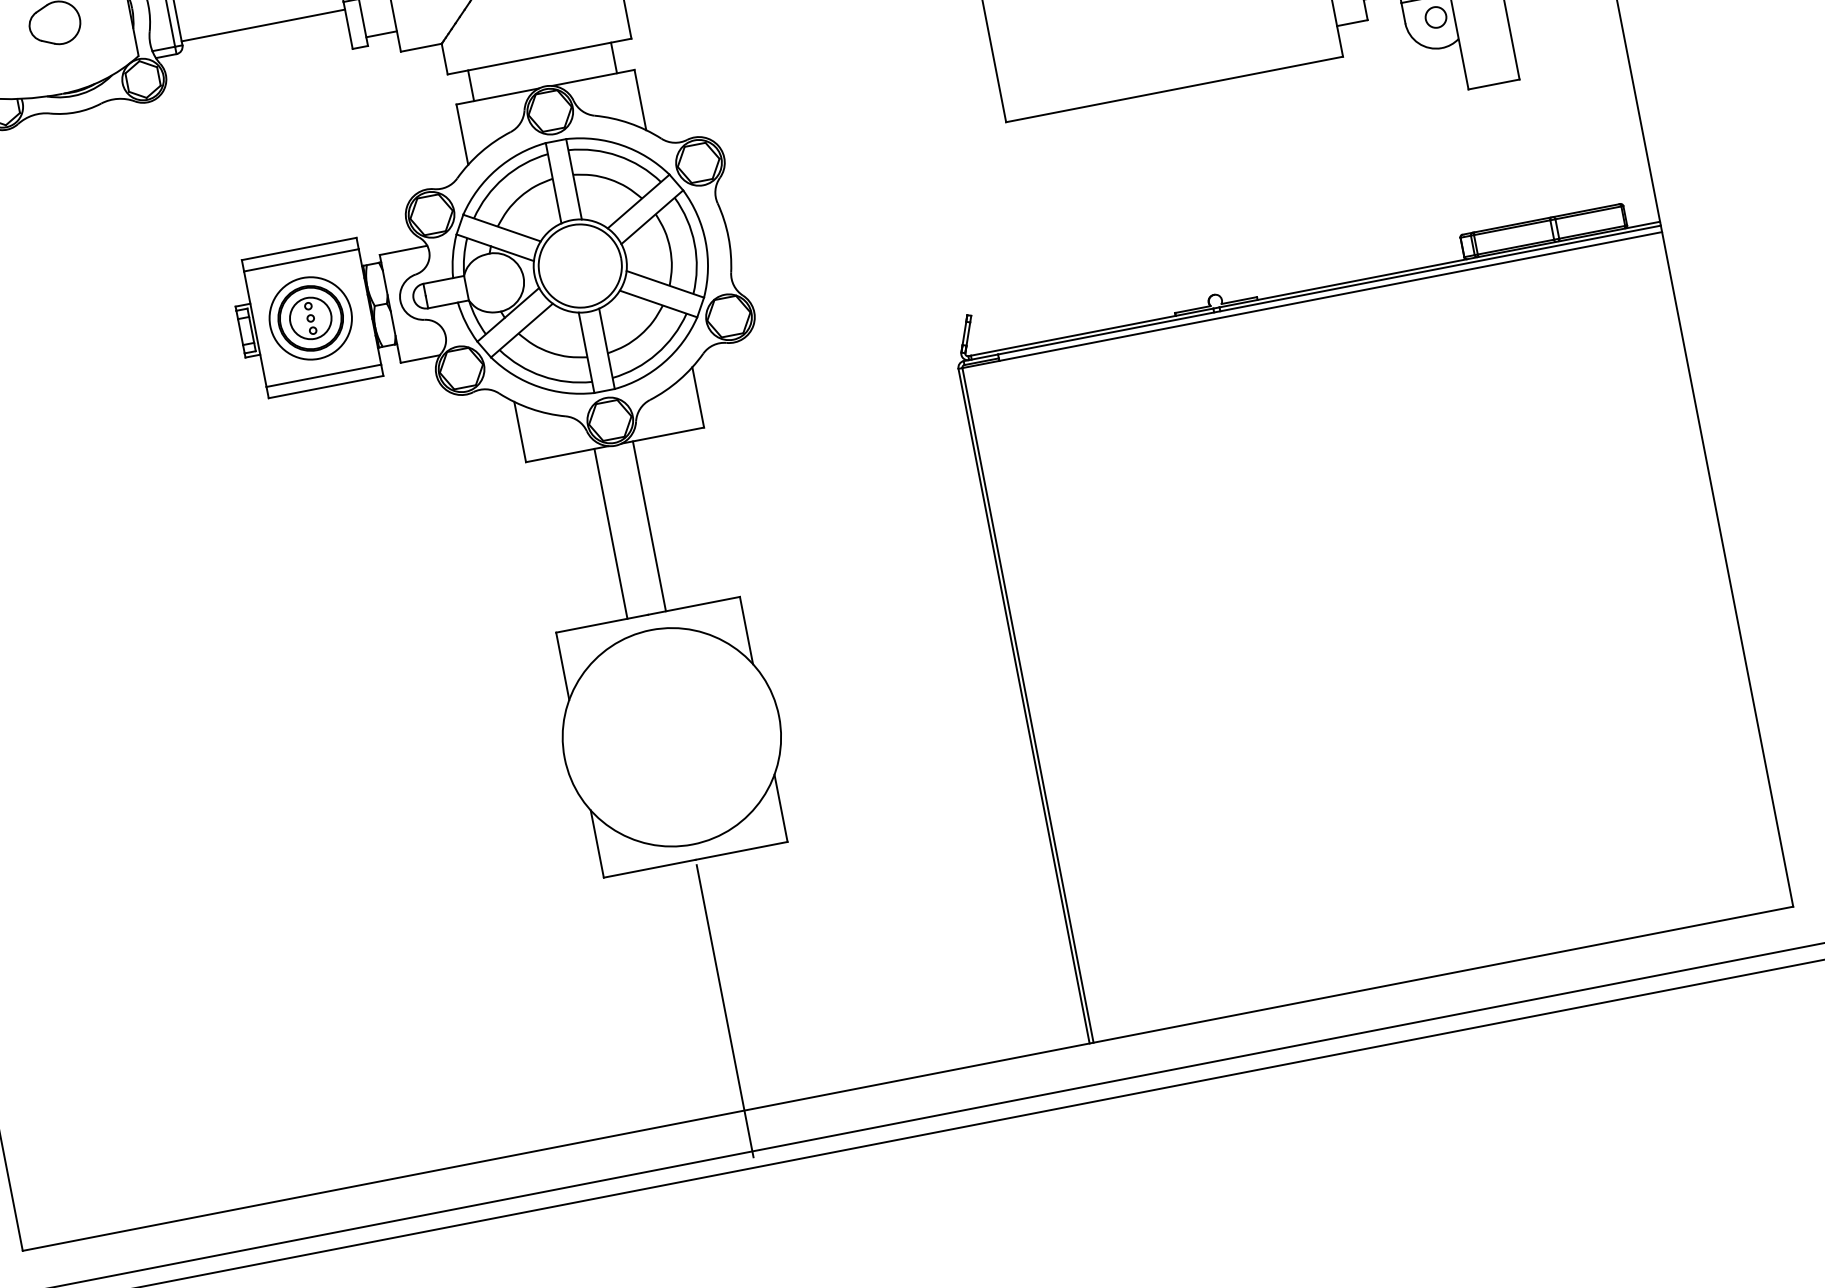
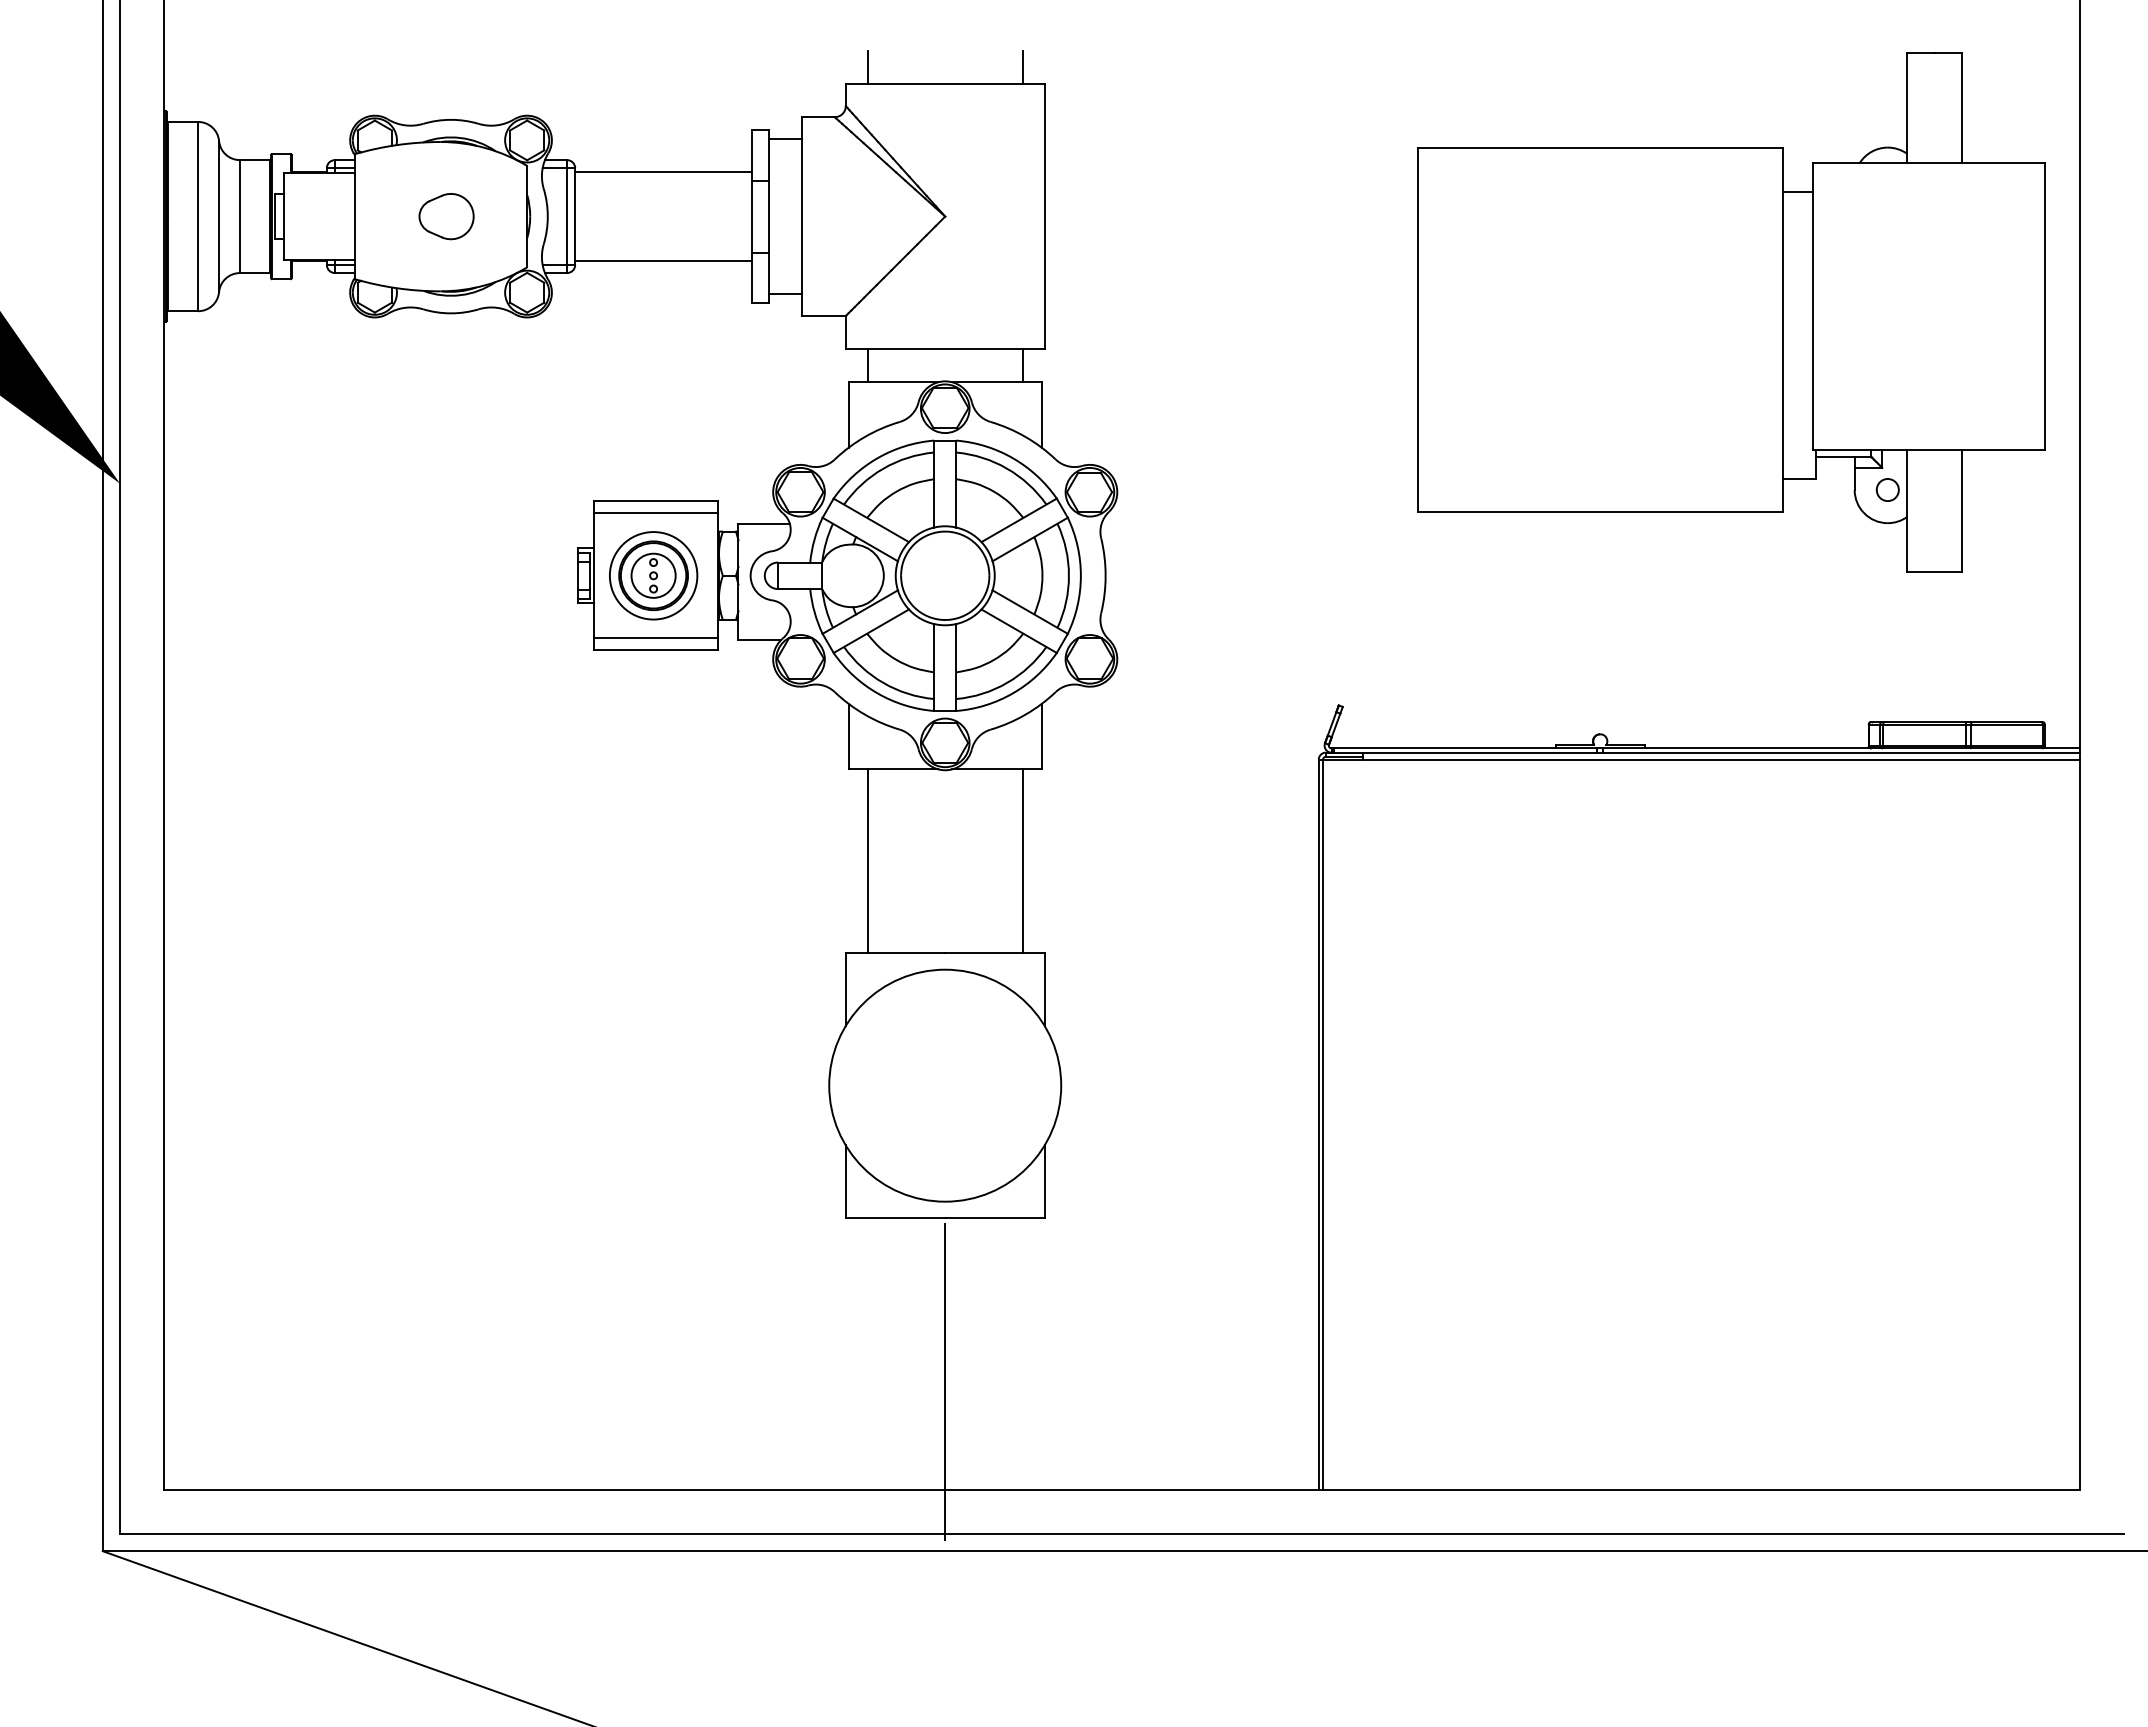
line: (649, 526) -> (1022, 861), moved
line: (610, 534) -> (867, 861), moved

